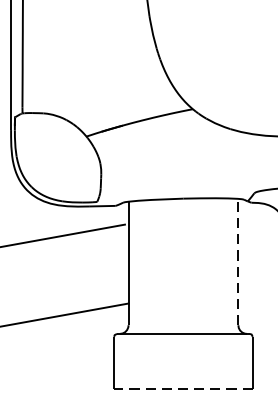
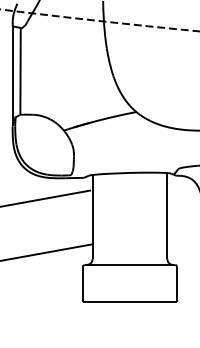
line: (238, 261) -> (167, 215), dashed -> solid
line: (182, 389) -> (129, 302), dashed -> solid

